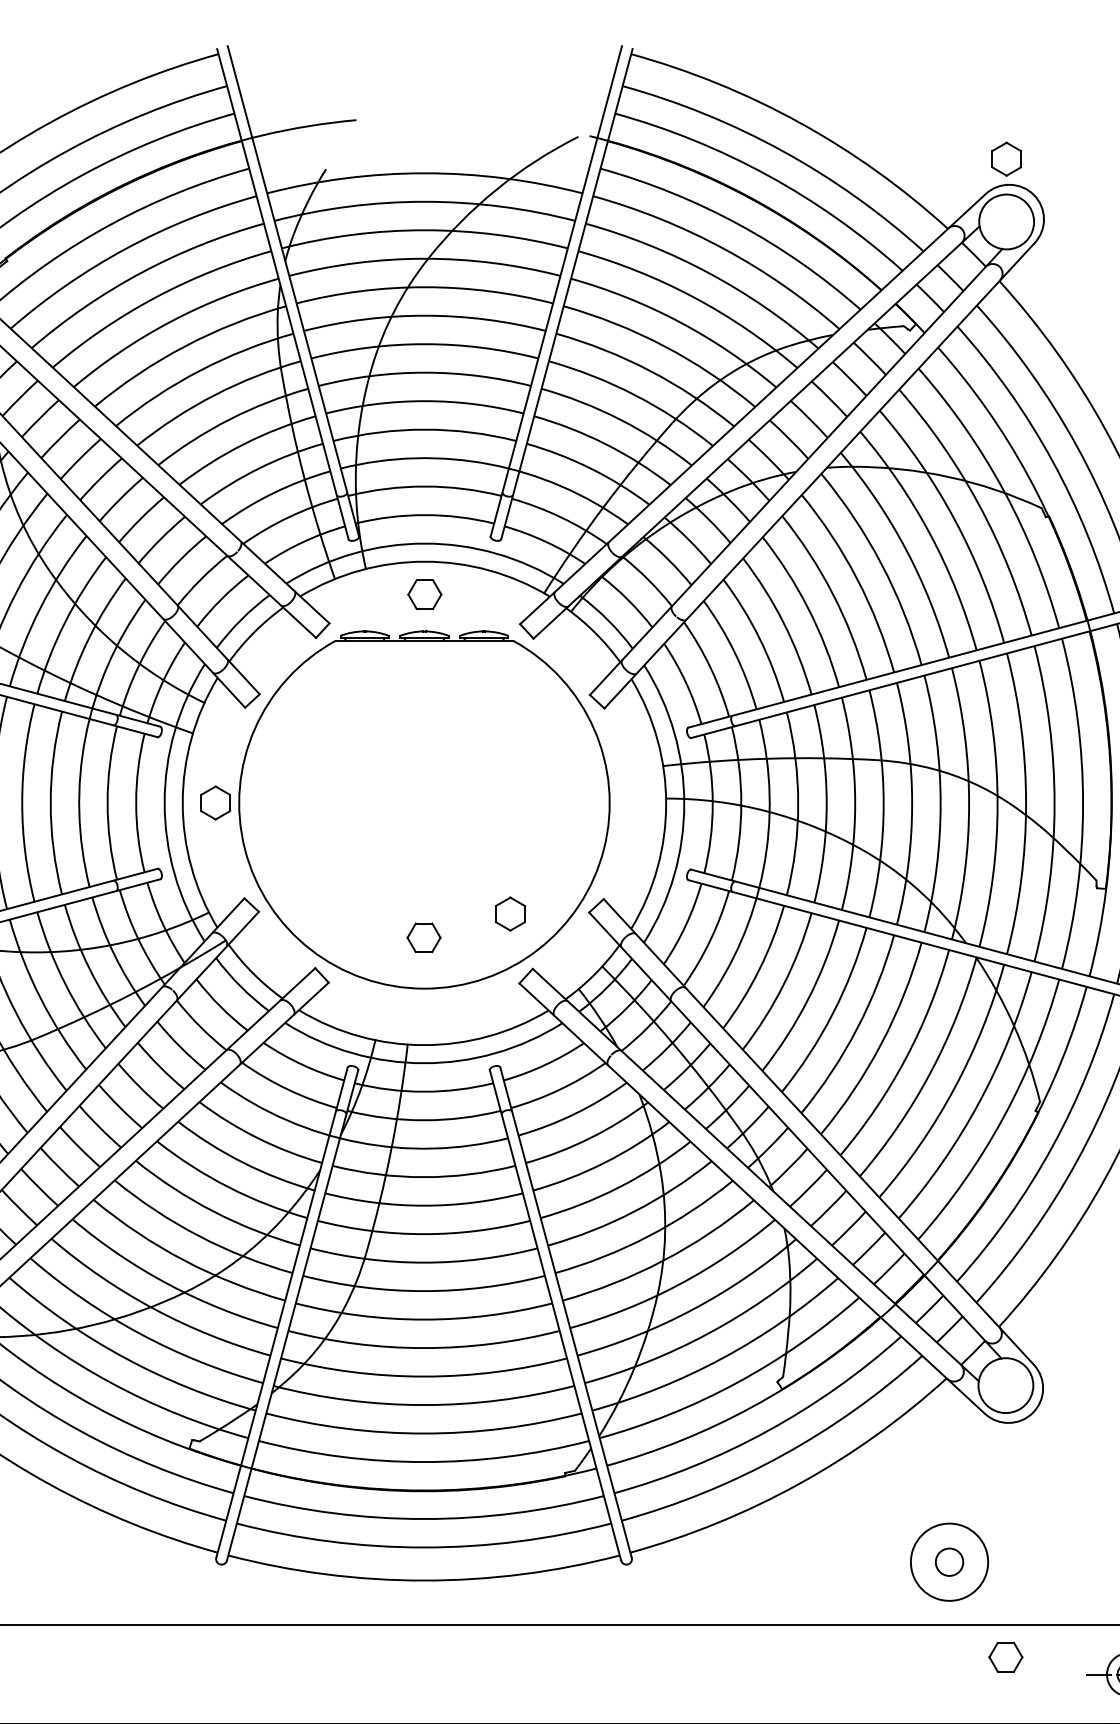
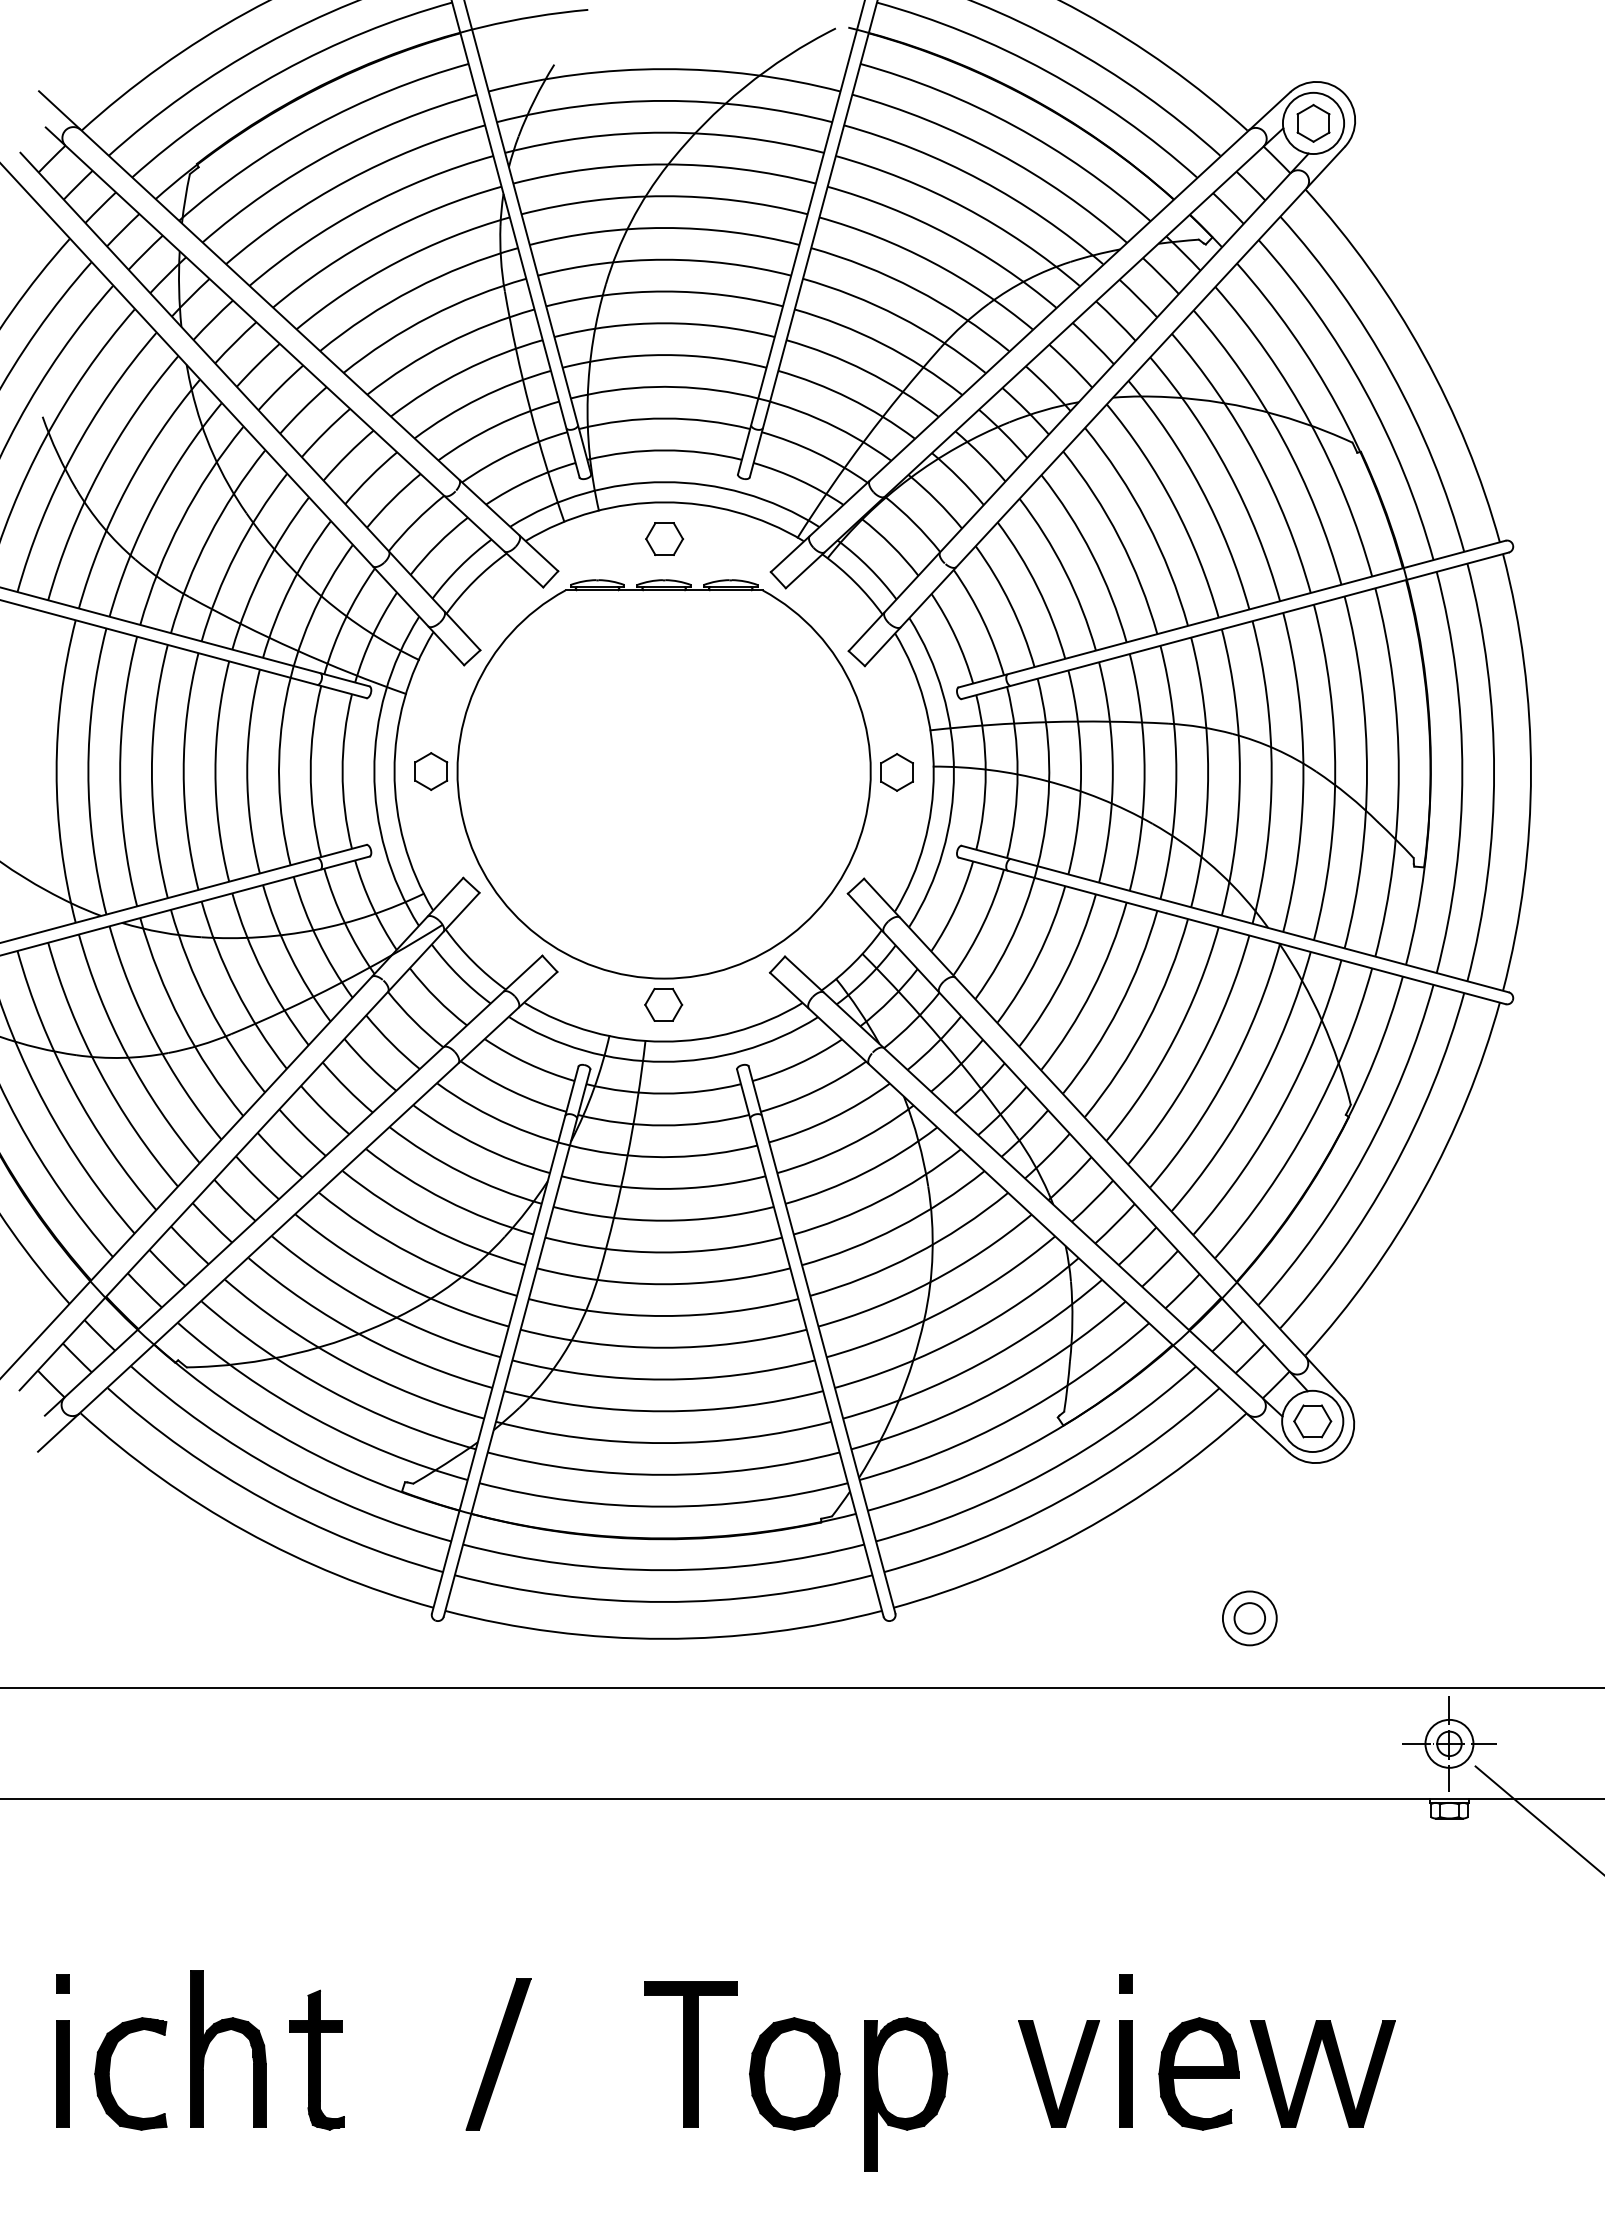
part: (1006, 158) -> (1313, 122), moved
part: (509, 914) -> (896, 772), moved
part: (423, 937) -> (663, 1004), moved
circle: (949, 1562) -> (1249, 1618), size x0.62
part: (1005, 1657) -> (1312, 1421), moved

